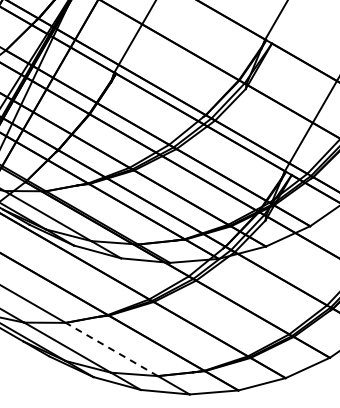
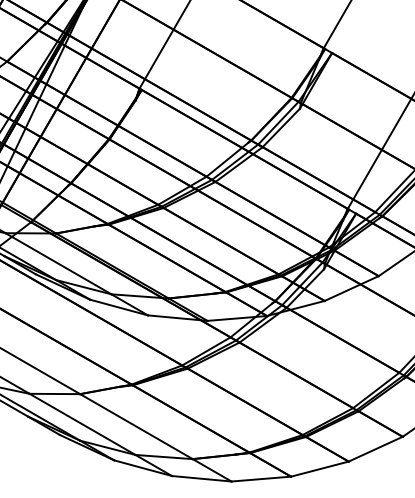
line: (111, 349) -> (136, 426), dashed -> solid

